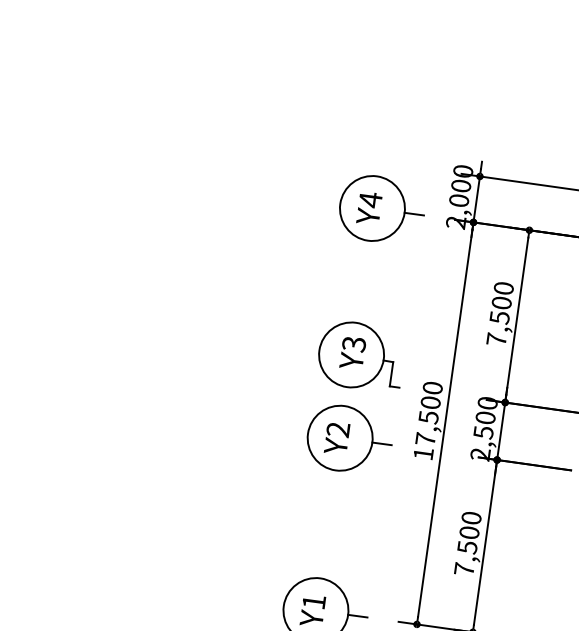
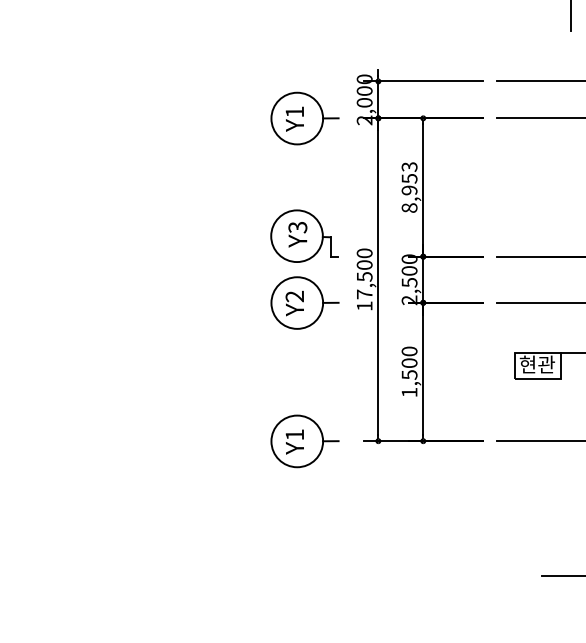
text: (370, 200) -> (294, 112), Y4 -> Y1
text: (500, 313) -> (409, 187), 7,500 -> 8,953
text: (464, 569) -> (409, 392), 7,500 -> 1,500

